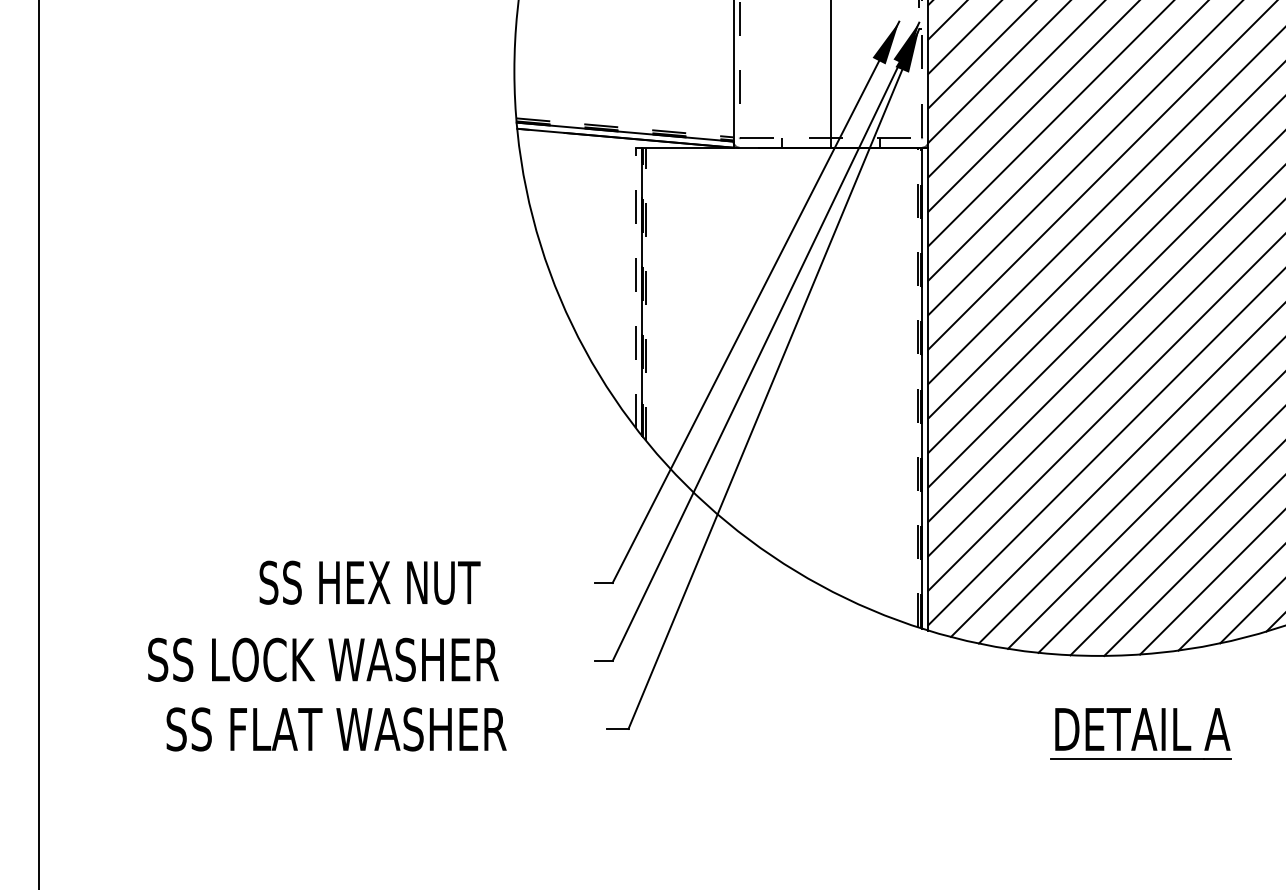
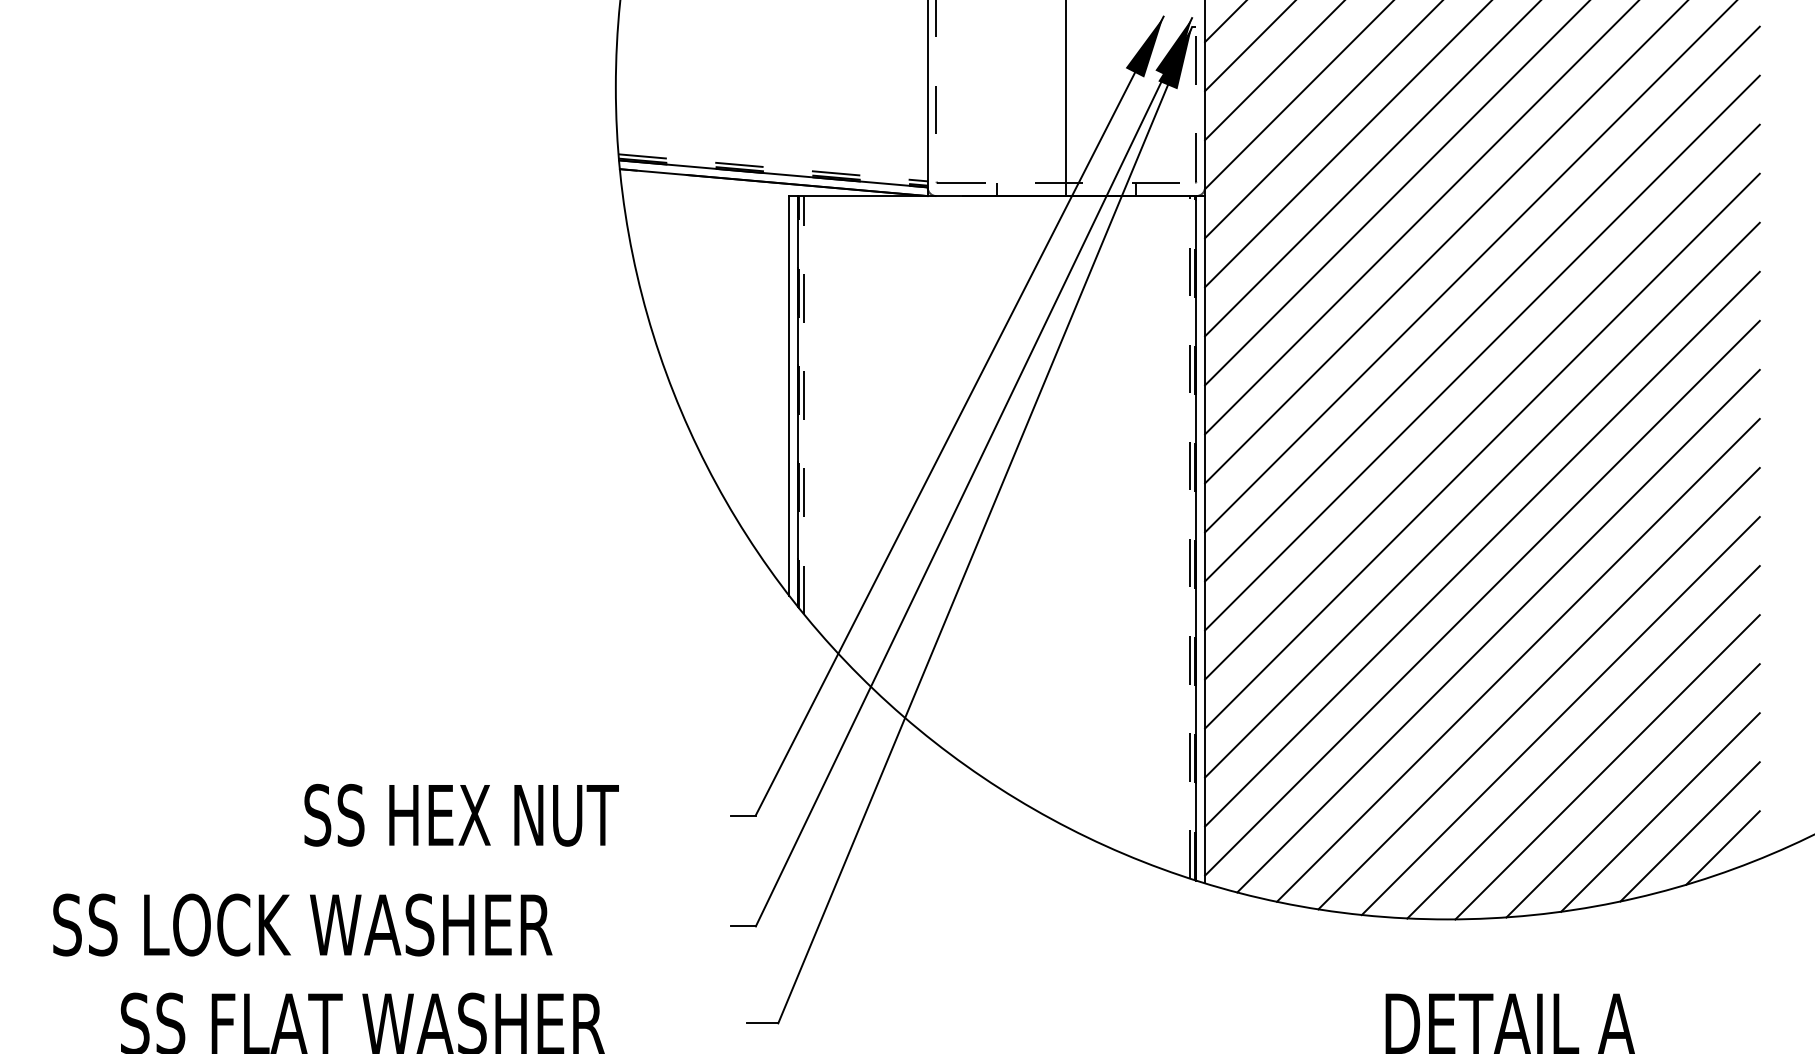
line: (636, 287) -> (789, 395), dashed -> solid
text: (369, 582) -> (460, 814), moved
text: (323, 659) -> (302, 924), moved

